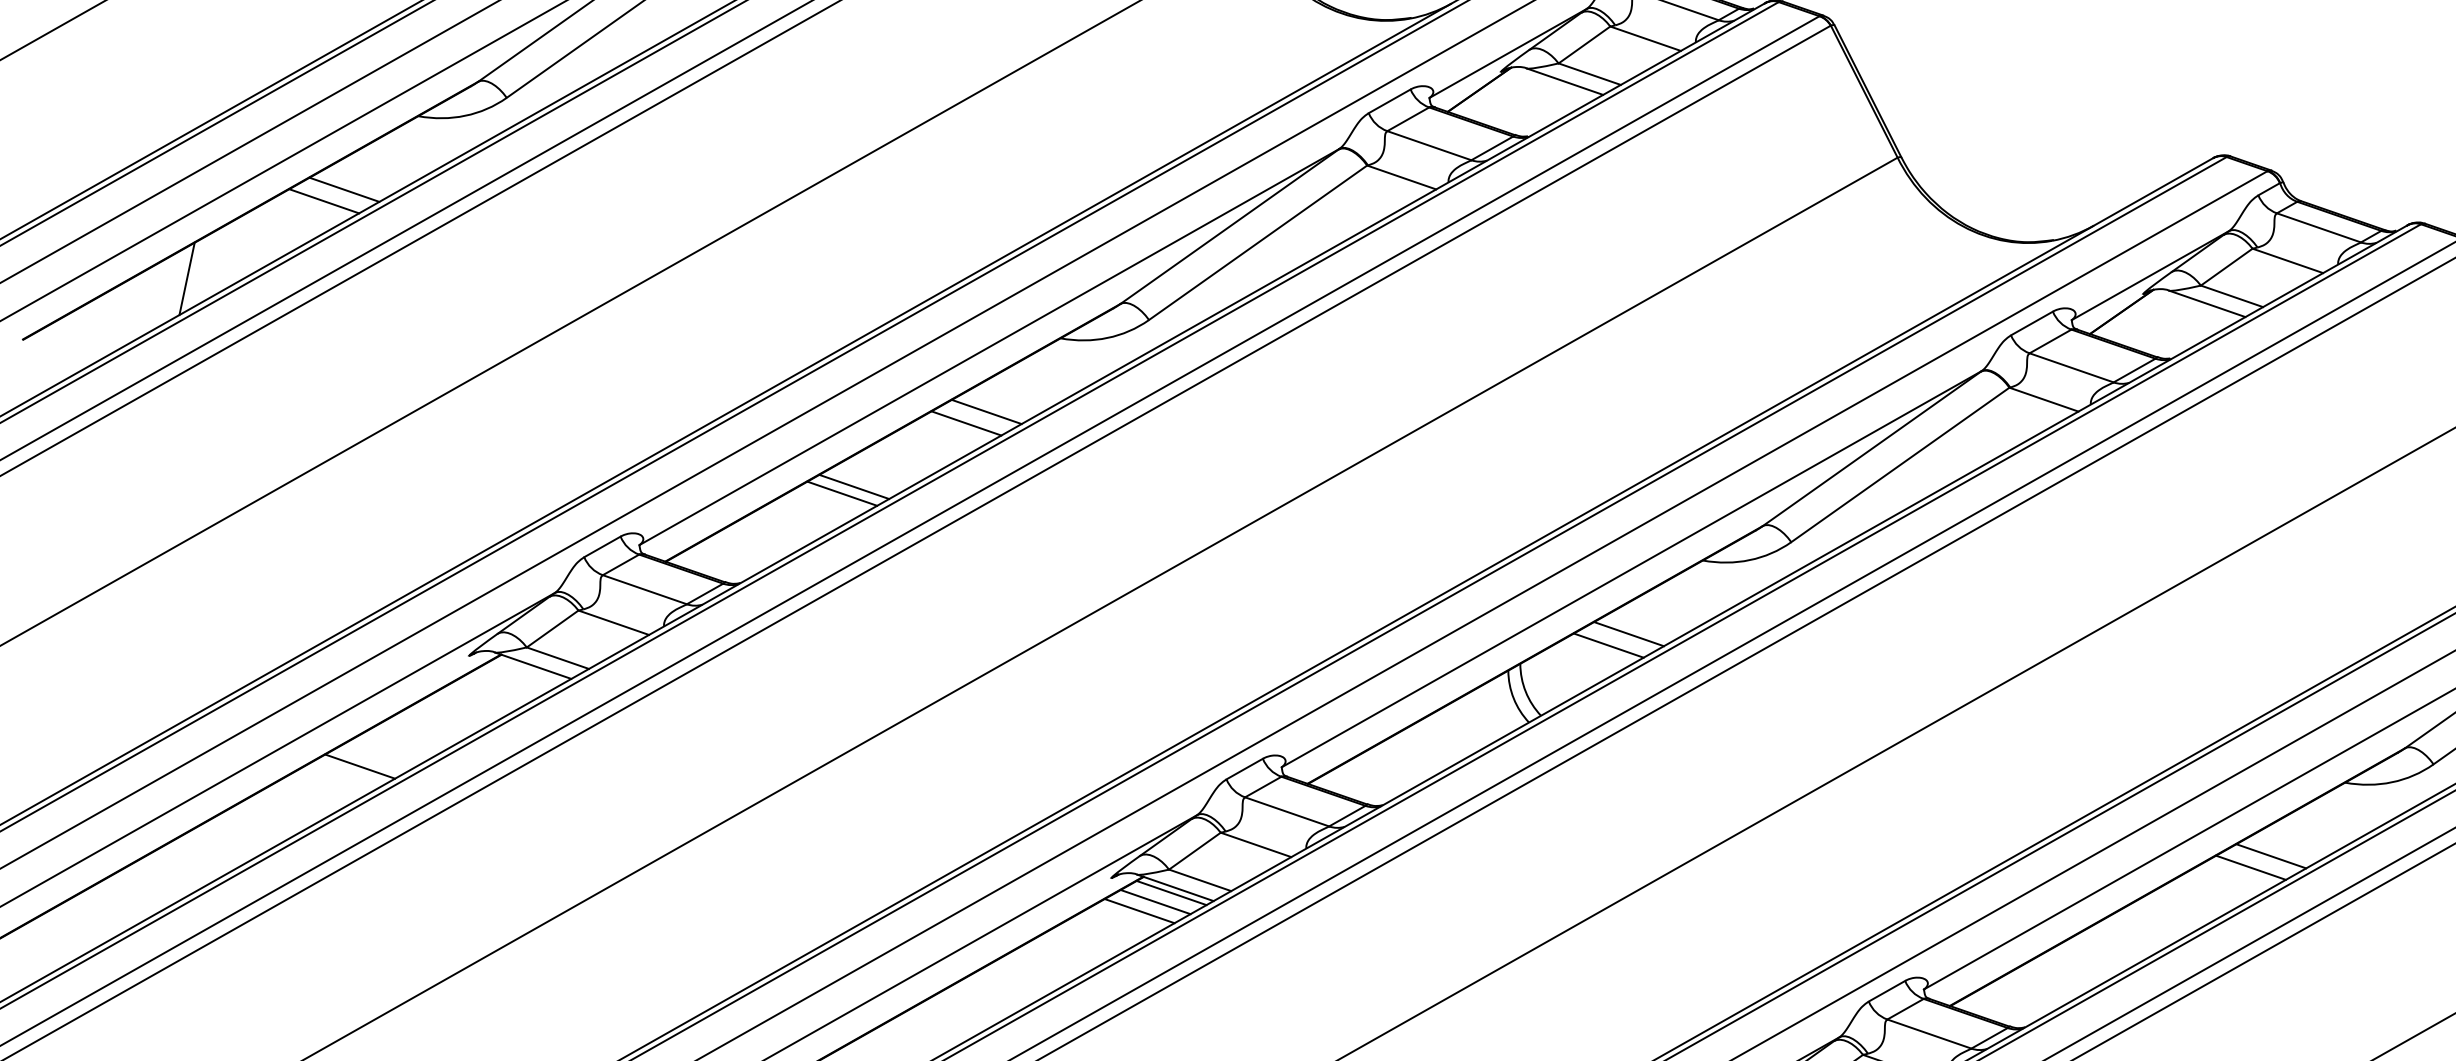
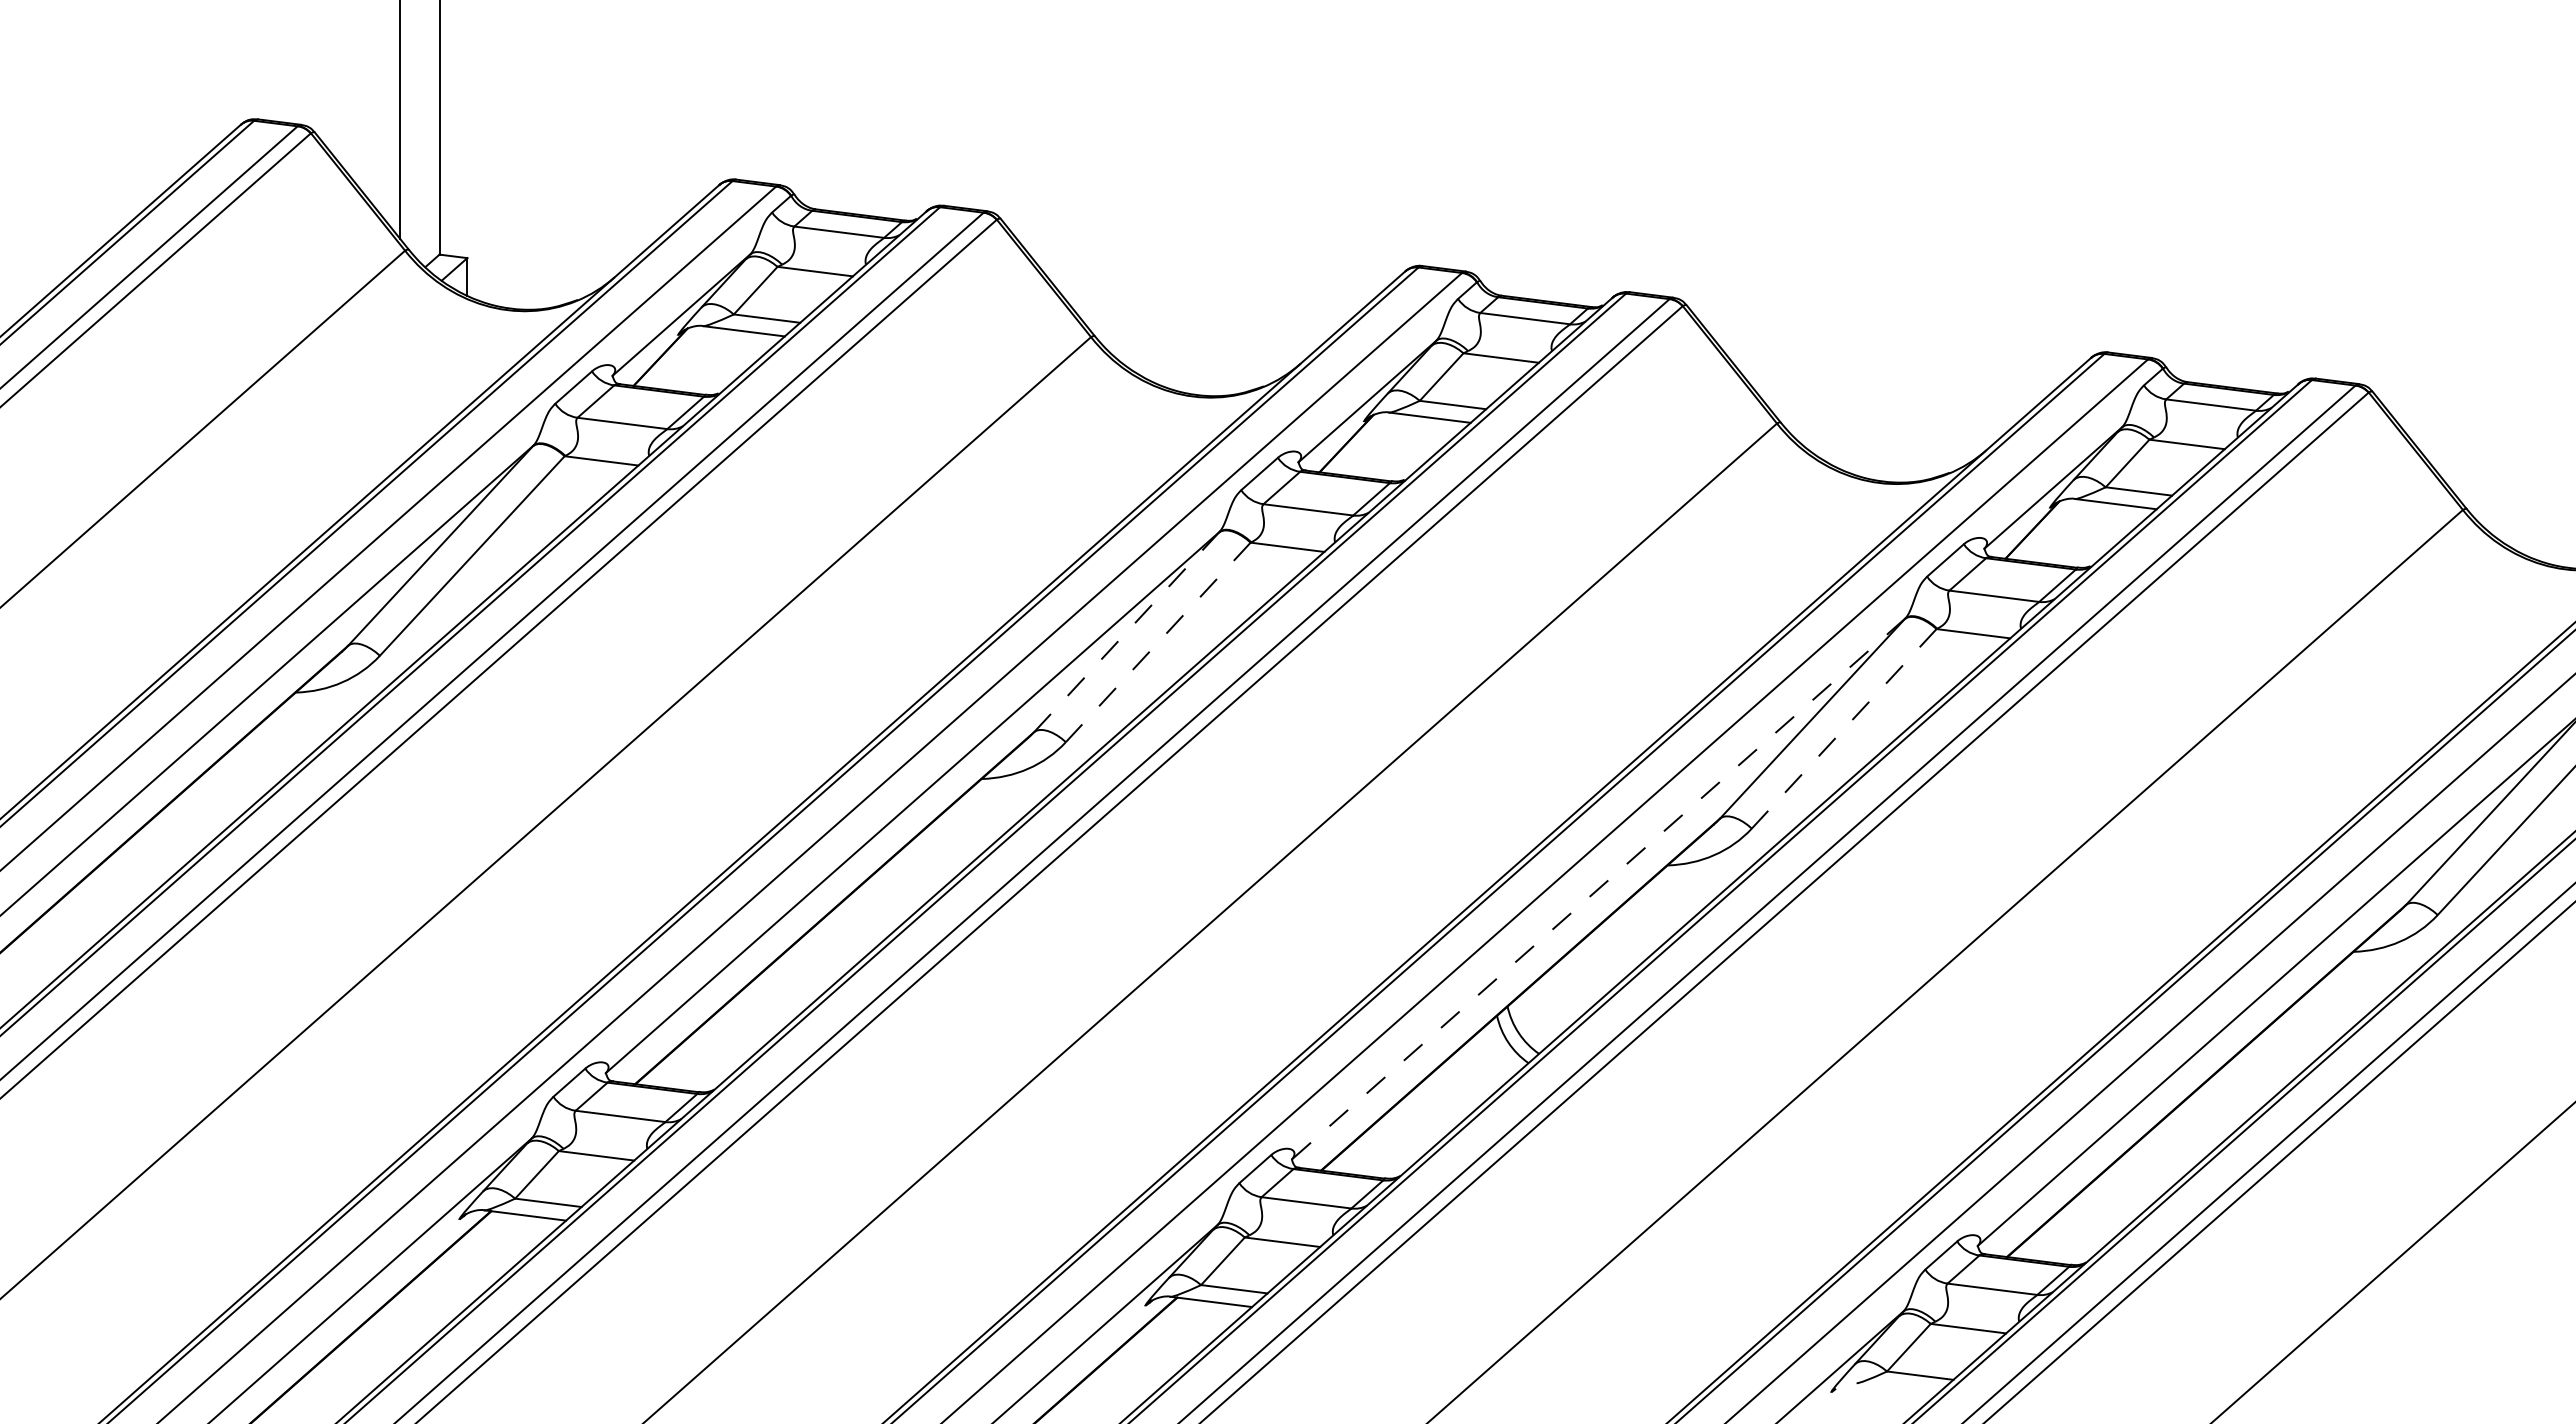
line: (344, 189) -> (237, 781), removed
line: (323, 200) -> (219, 796), removed
line: (1229, 226) -> (1126, 632), solid -> dashed
line: (1258, 242) -> (1158, 642), solid -> dashed
line: (187, 278) -> (99, 902), removed
line: (986, 411) -> (923, 867), removed
line: (966, 423) -> (905, 883), removed
line: (1900, 464) -> (1844, 728), solid -> dashed
line: (854, 486) -> (807, 969), removed
line: (841, 493) -> (796, 979), removed
line: (1631, 569) -> (1598, 889), solid -> dashed
line: (1629, 633) -> (1609, 953), removed
line: (1608, 645) -> (1591, 969), removed
line: (360, 765) -> (374, 1351), removed
line: (2271, 856) -> (2295, 1040), removed
line: (2250, 866) -> (2277, 1055), removed
line: (1171, 892) -> (1208, 1307), removed
line: (1155, 901) -> (1194, 1319), removed
line: (1139, 911) -> (1180, 1332), removed

